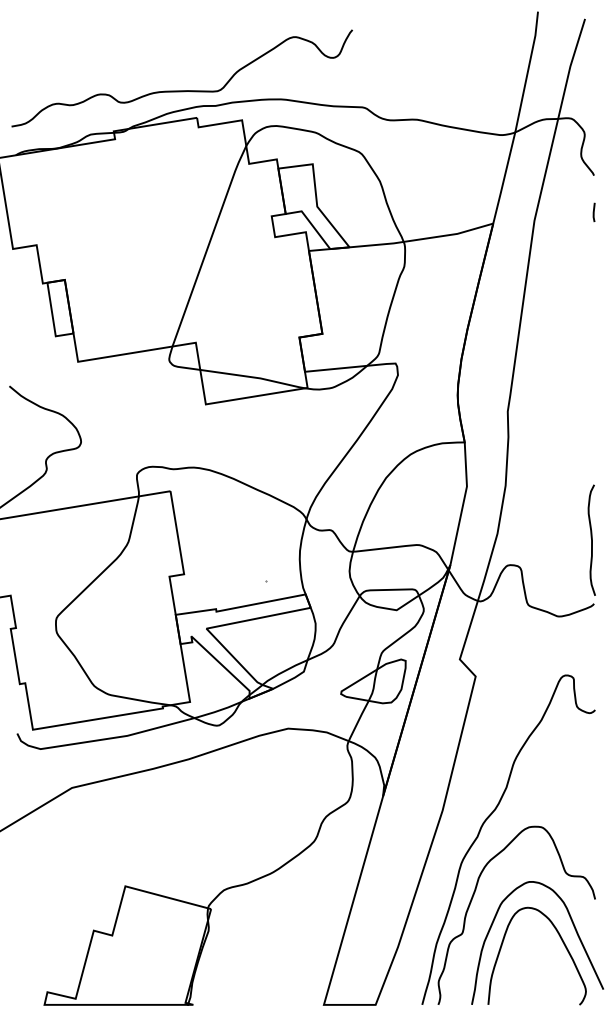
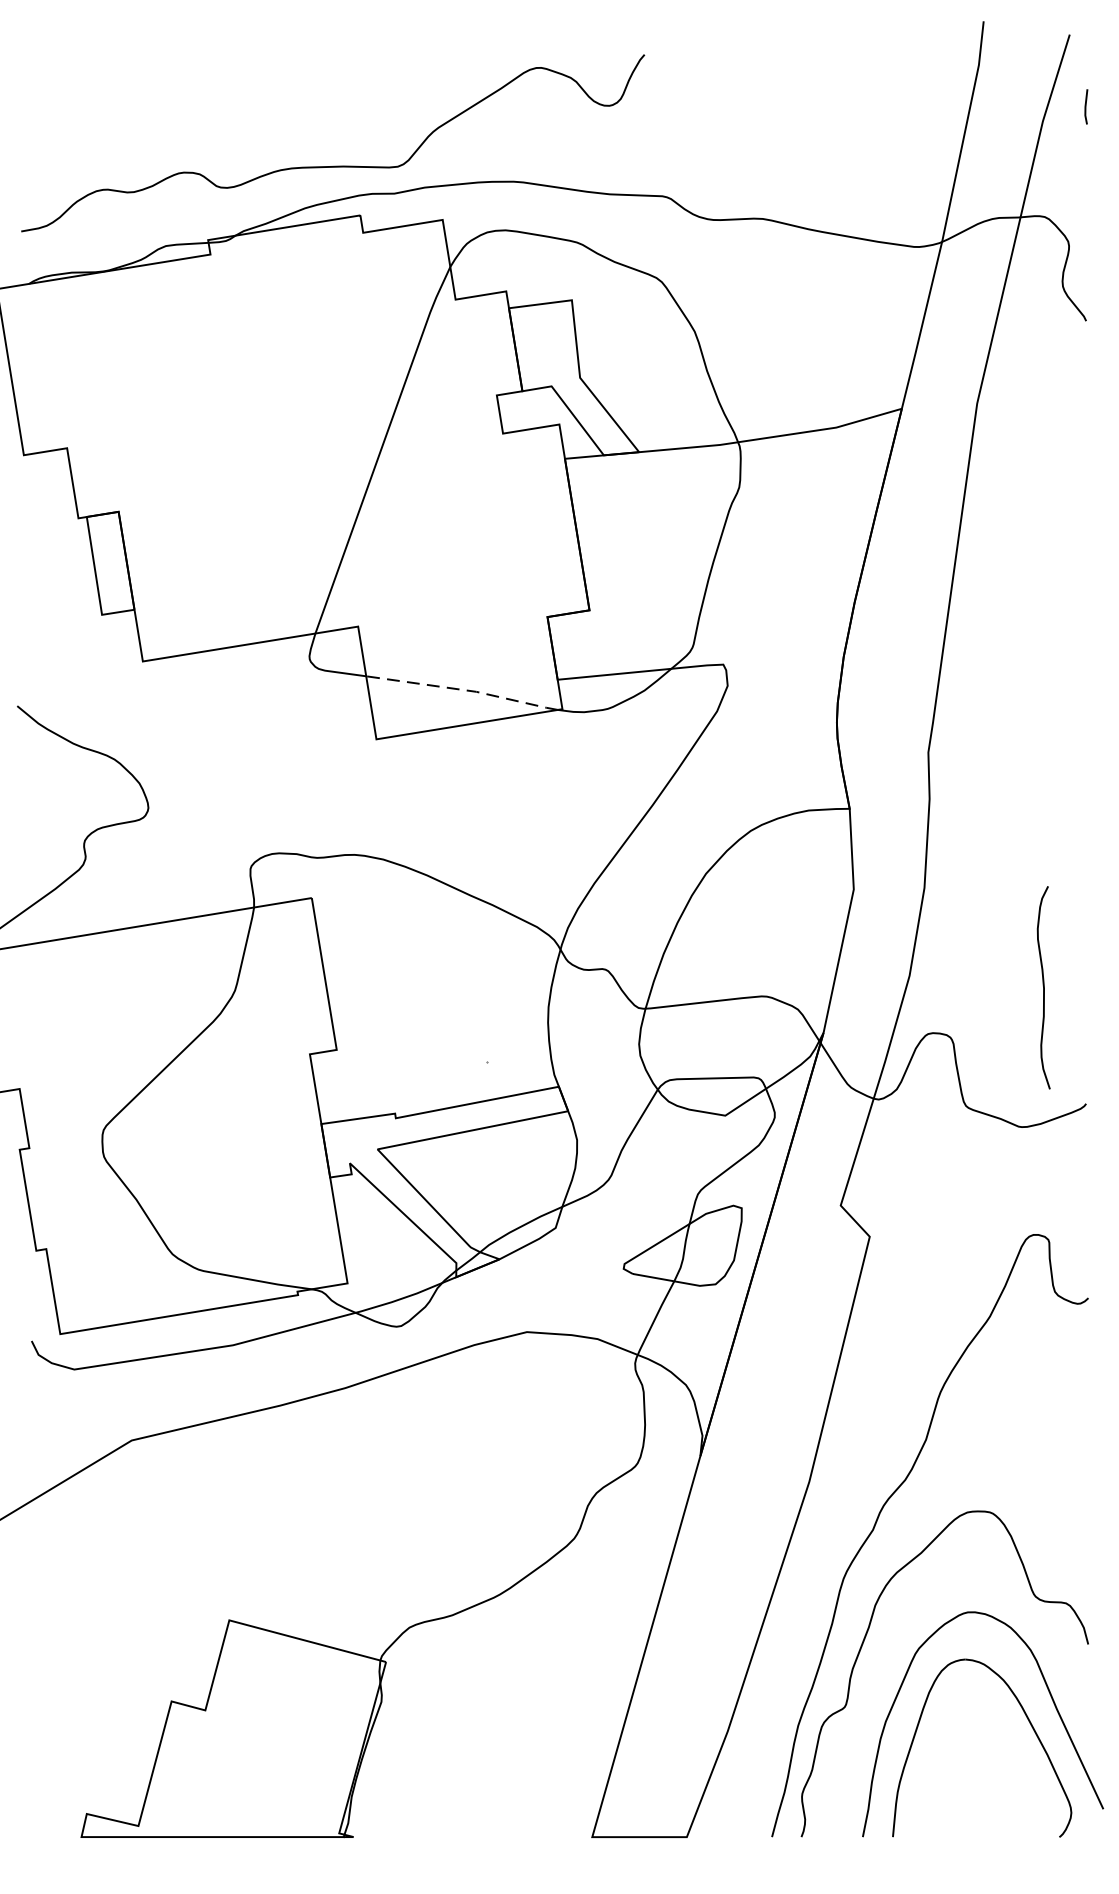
line: (593, 212) -> (1085, 106), moved
line: (254, 377) -> (465, 690), solid -> dashed
curve: (591, 539) -> (1043, 986), moved

